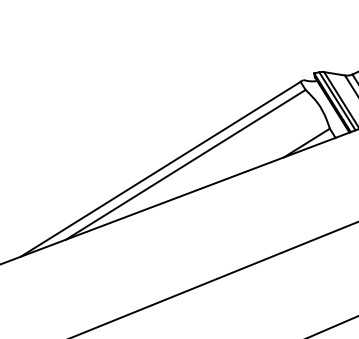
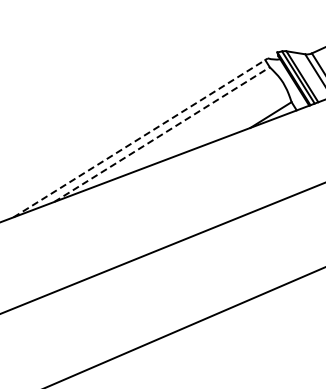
line: (186, 164) -> (162, 134), solid -> dashed
line: (160, 169) -> (139, 138), solid -> dashed

